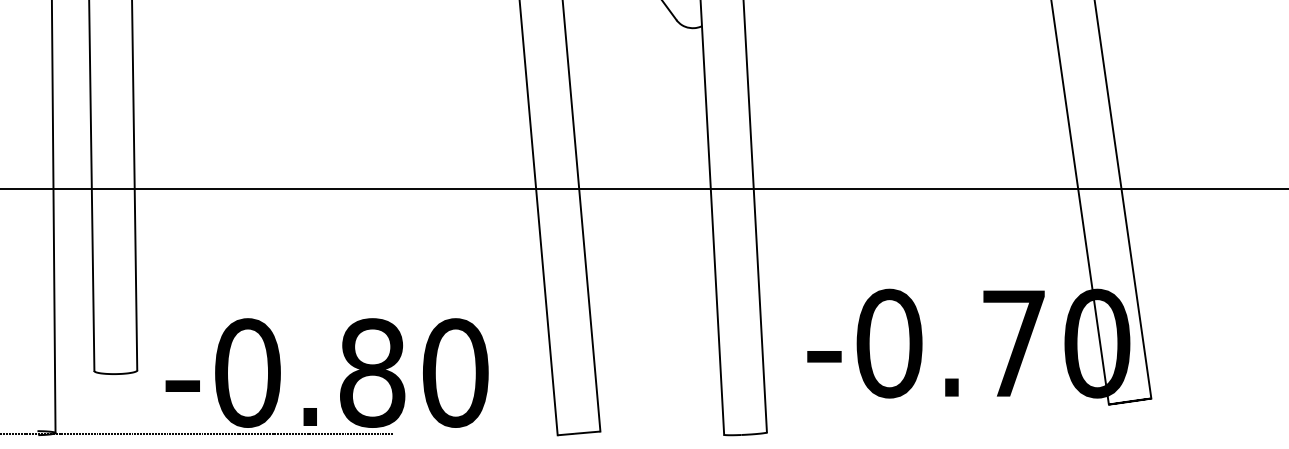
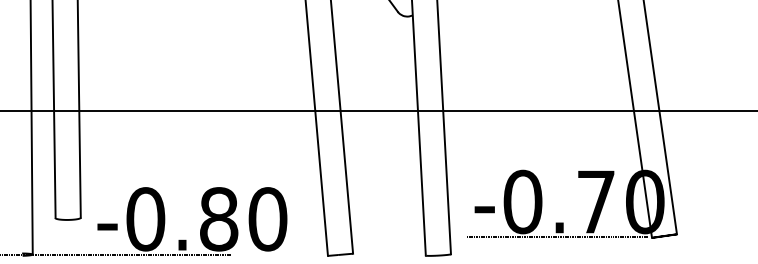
line: (948, 403) -> (557, 237), added

